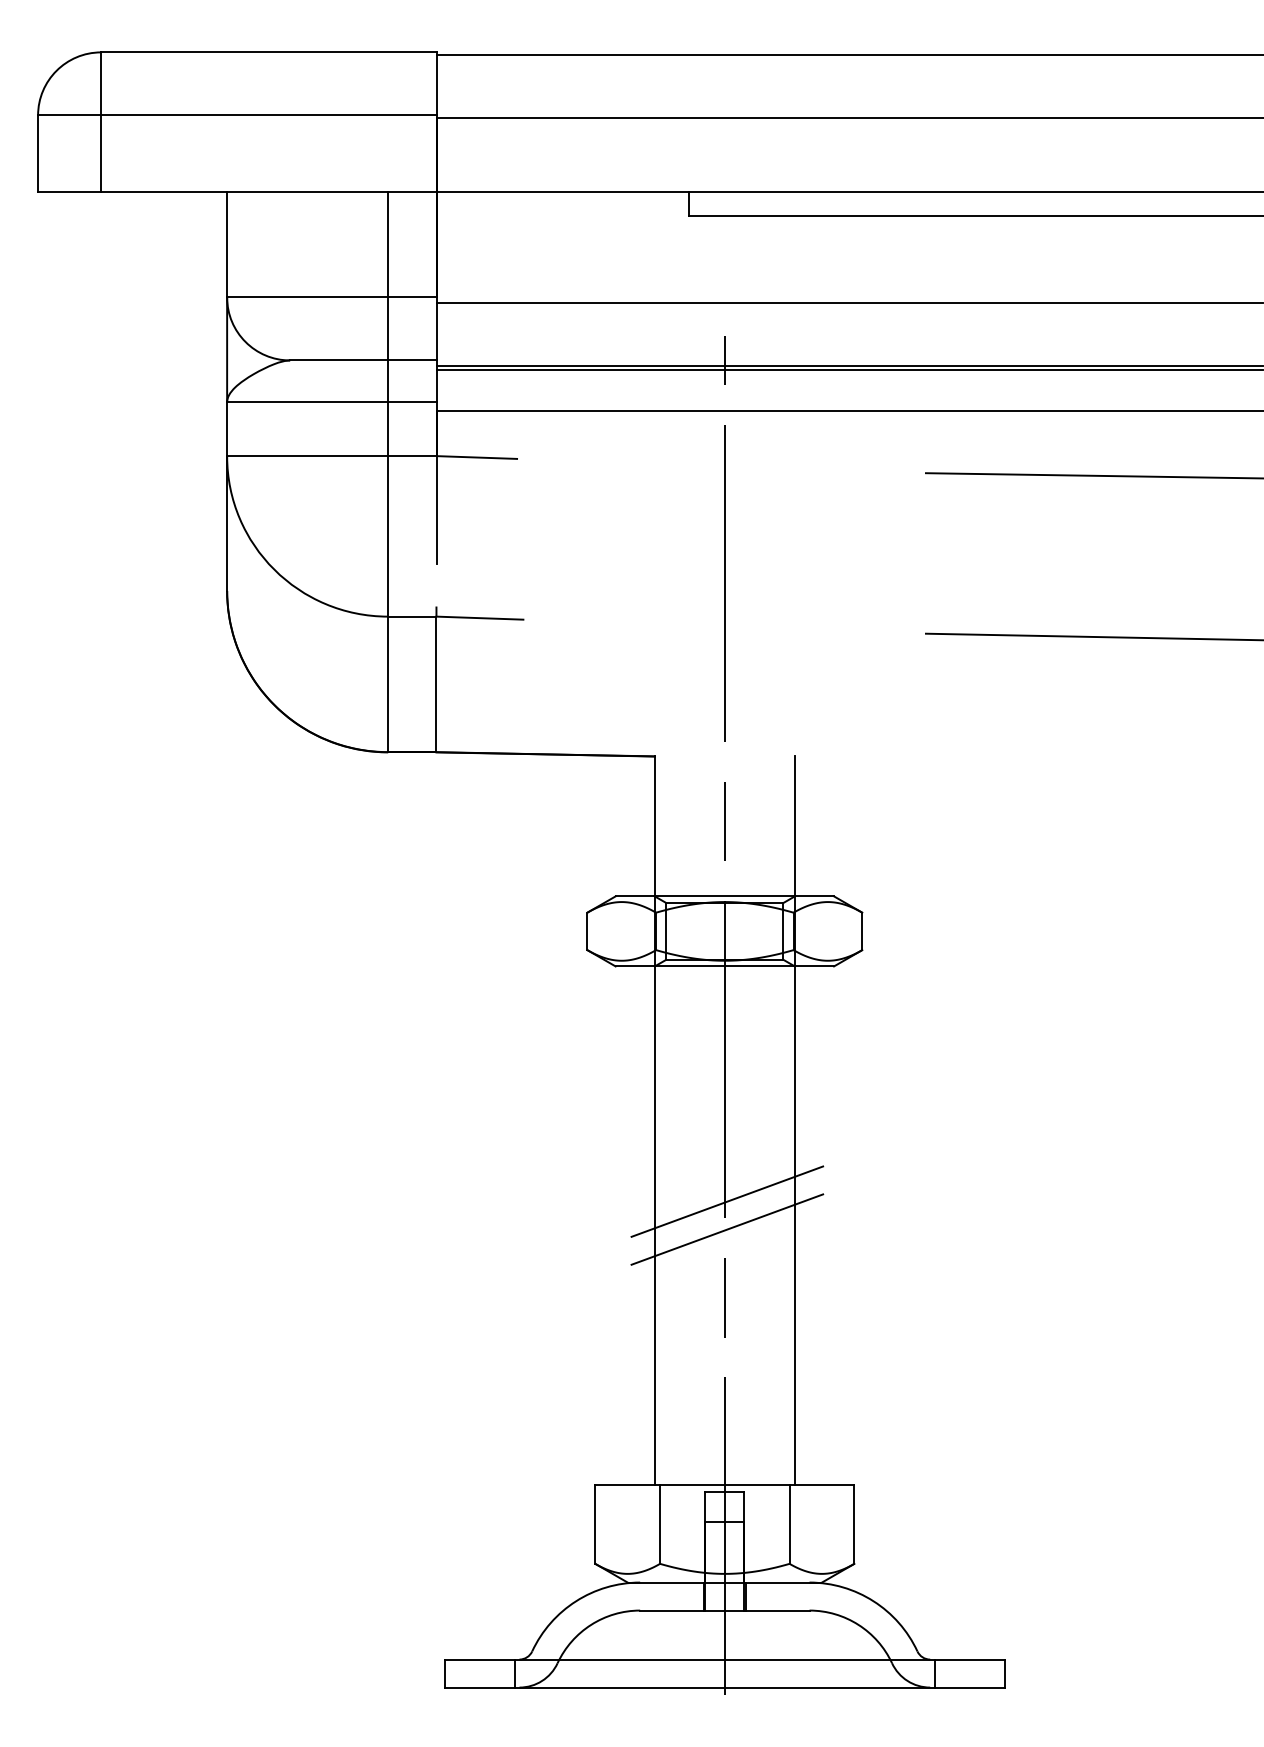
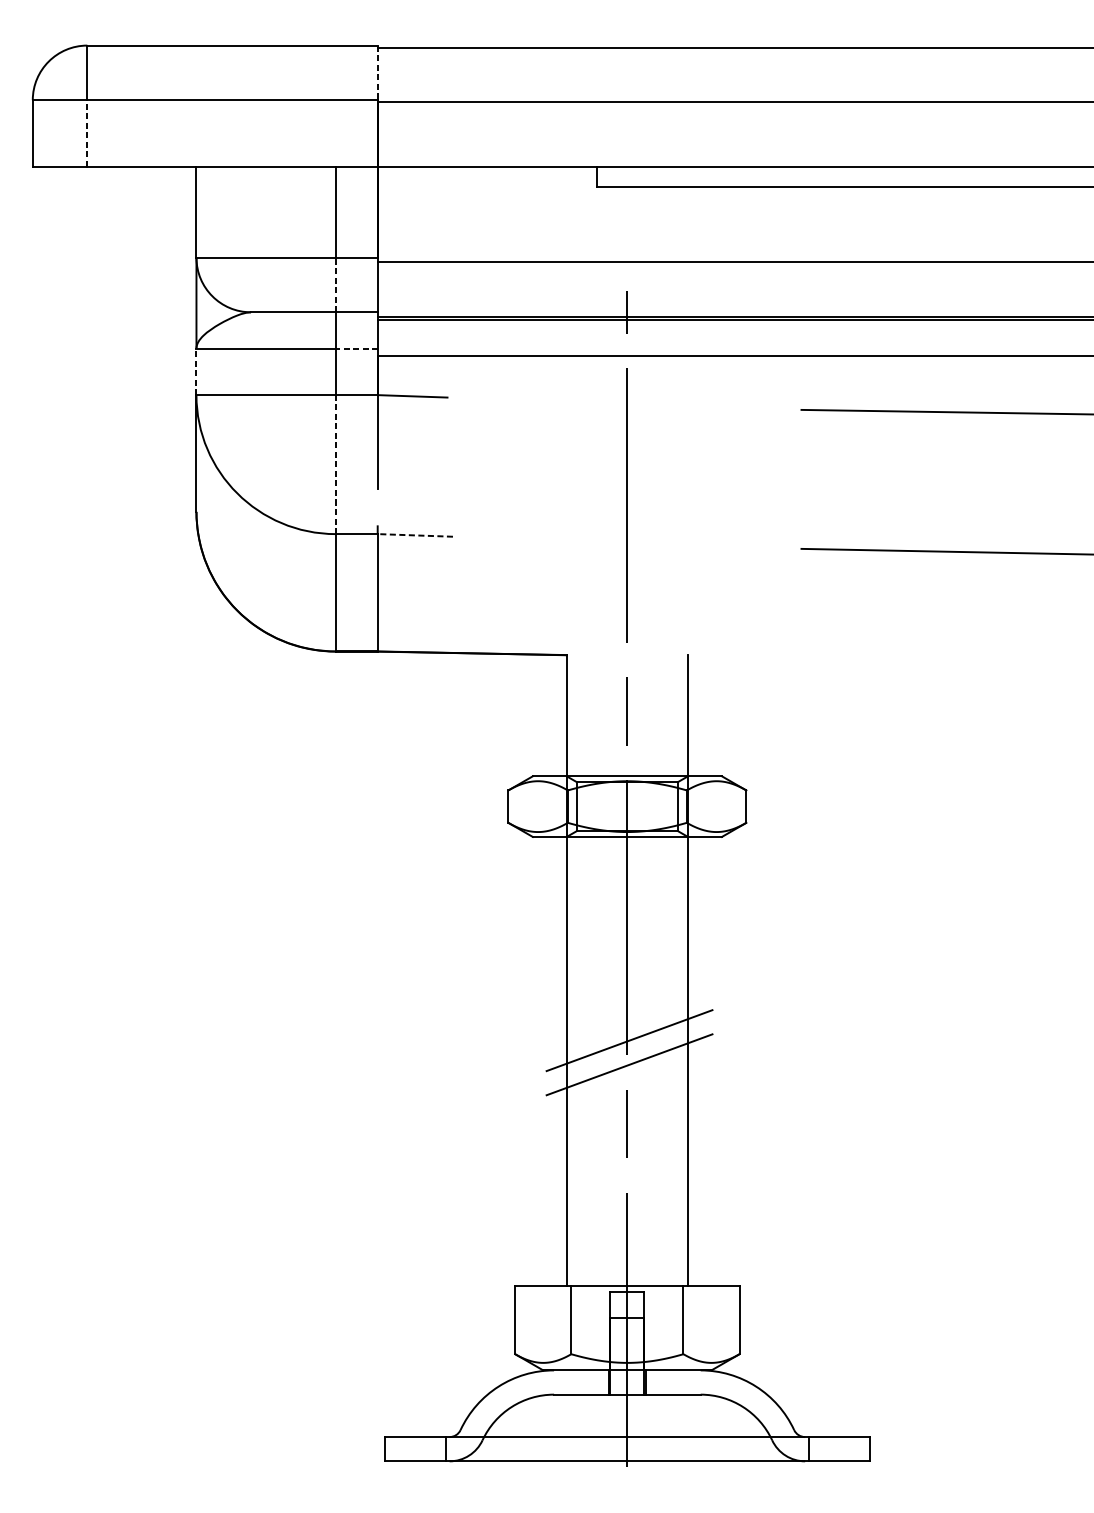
line: (437, 83) -> (378, 72), solid -> dashed
line: (101, 153) -> (87, 133), solid -> dashed
line: (388, 328) -> (336, 284), solid -> dashed
line: (412, 402) -> (356, 348), solid -> dashed
line: (227, 429) -> (196, 372), solid -> dashed
line: (388, 535) -> (336, 463), solid -> dashed
line: (479, 618) -> (414, 535), solid -> dashed

